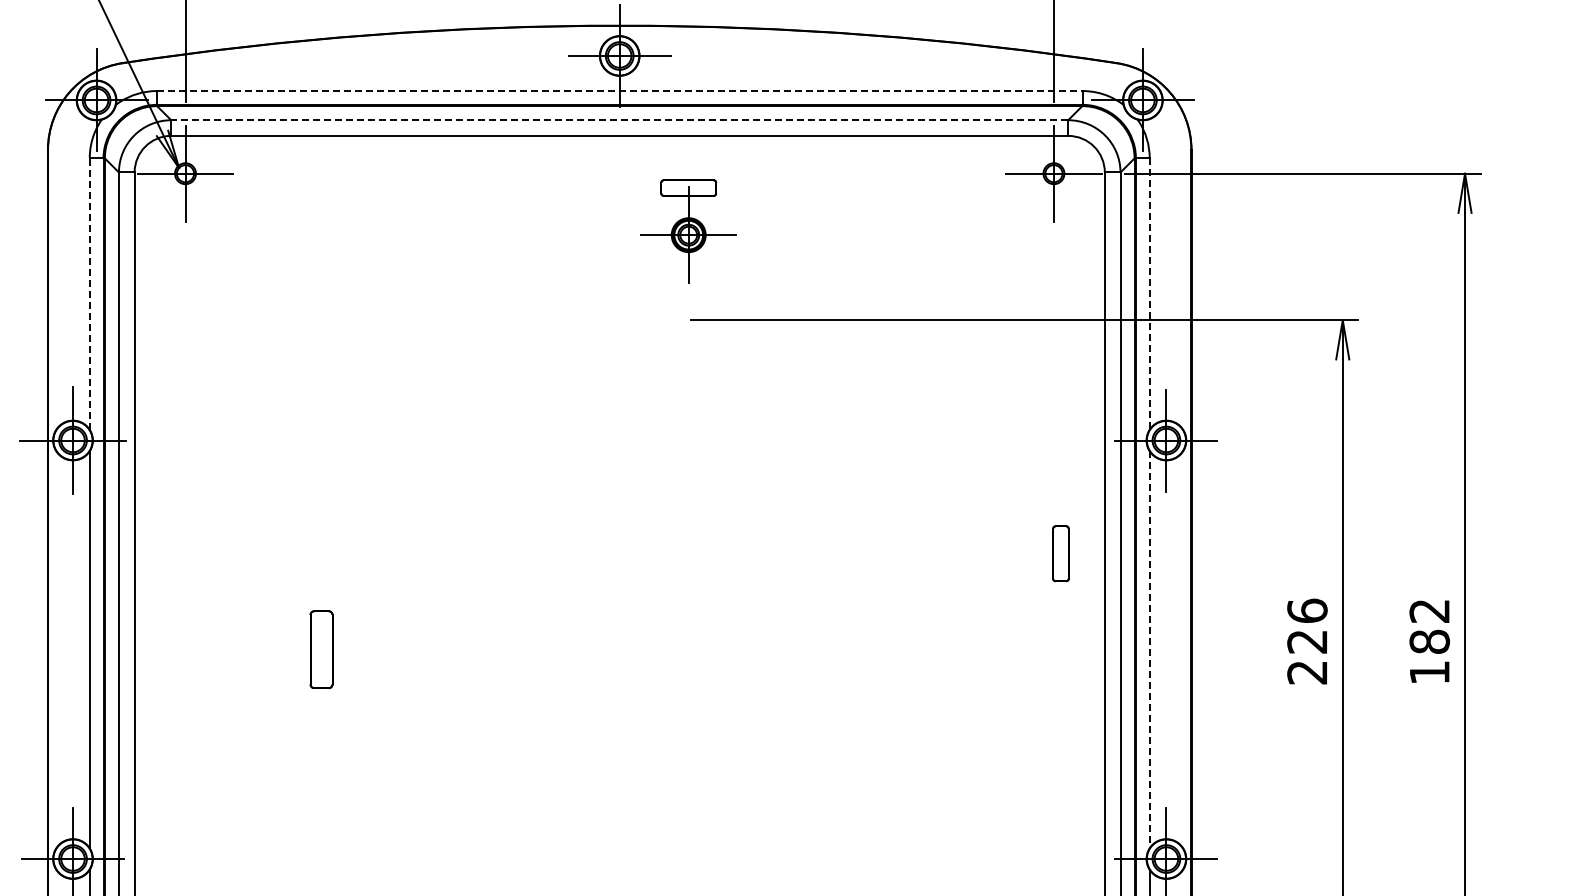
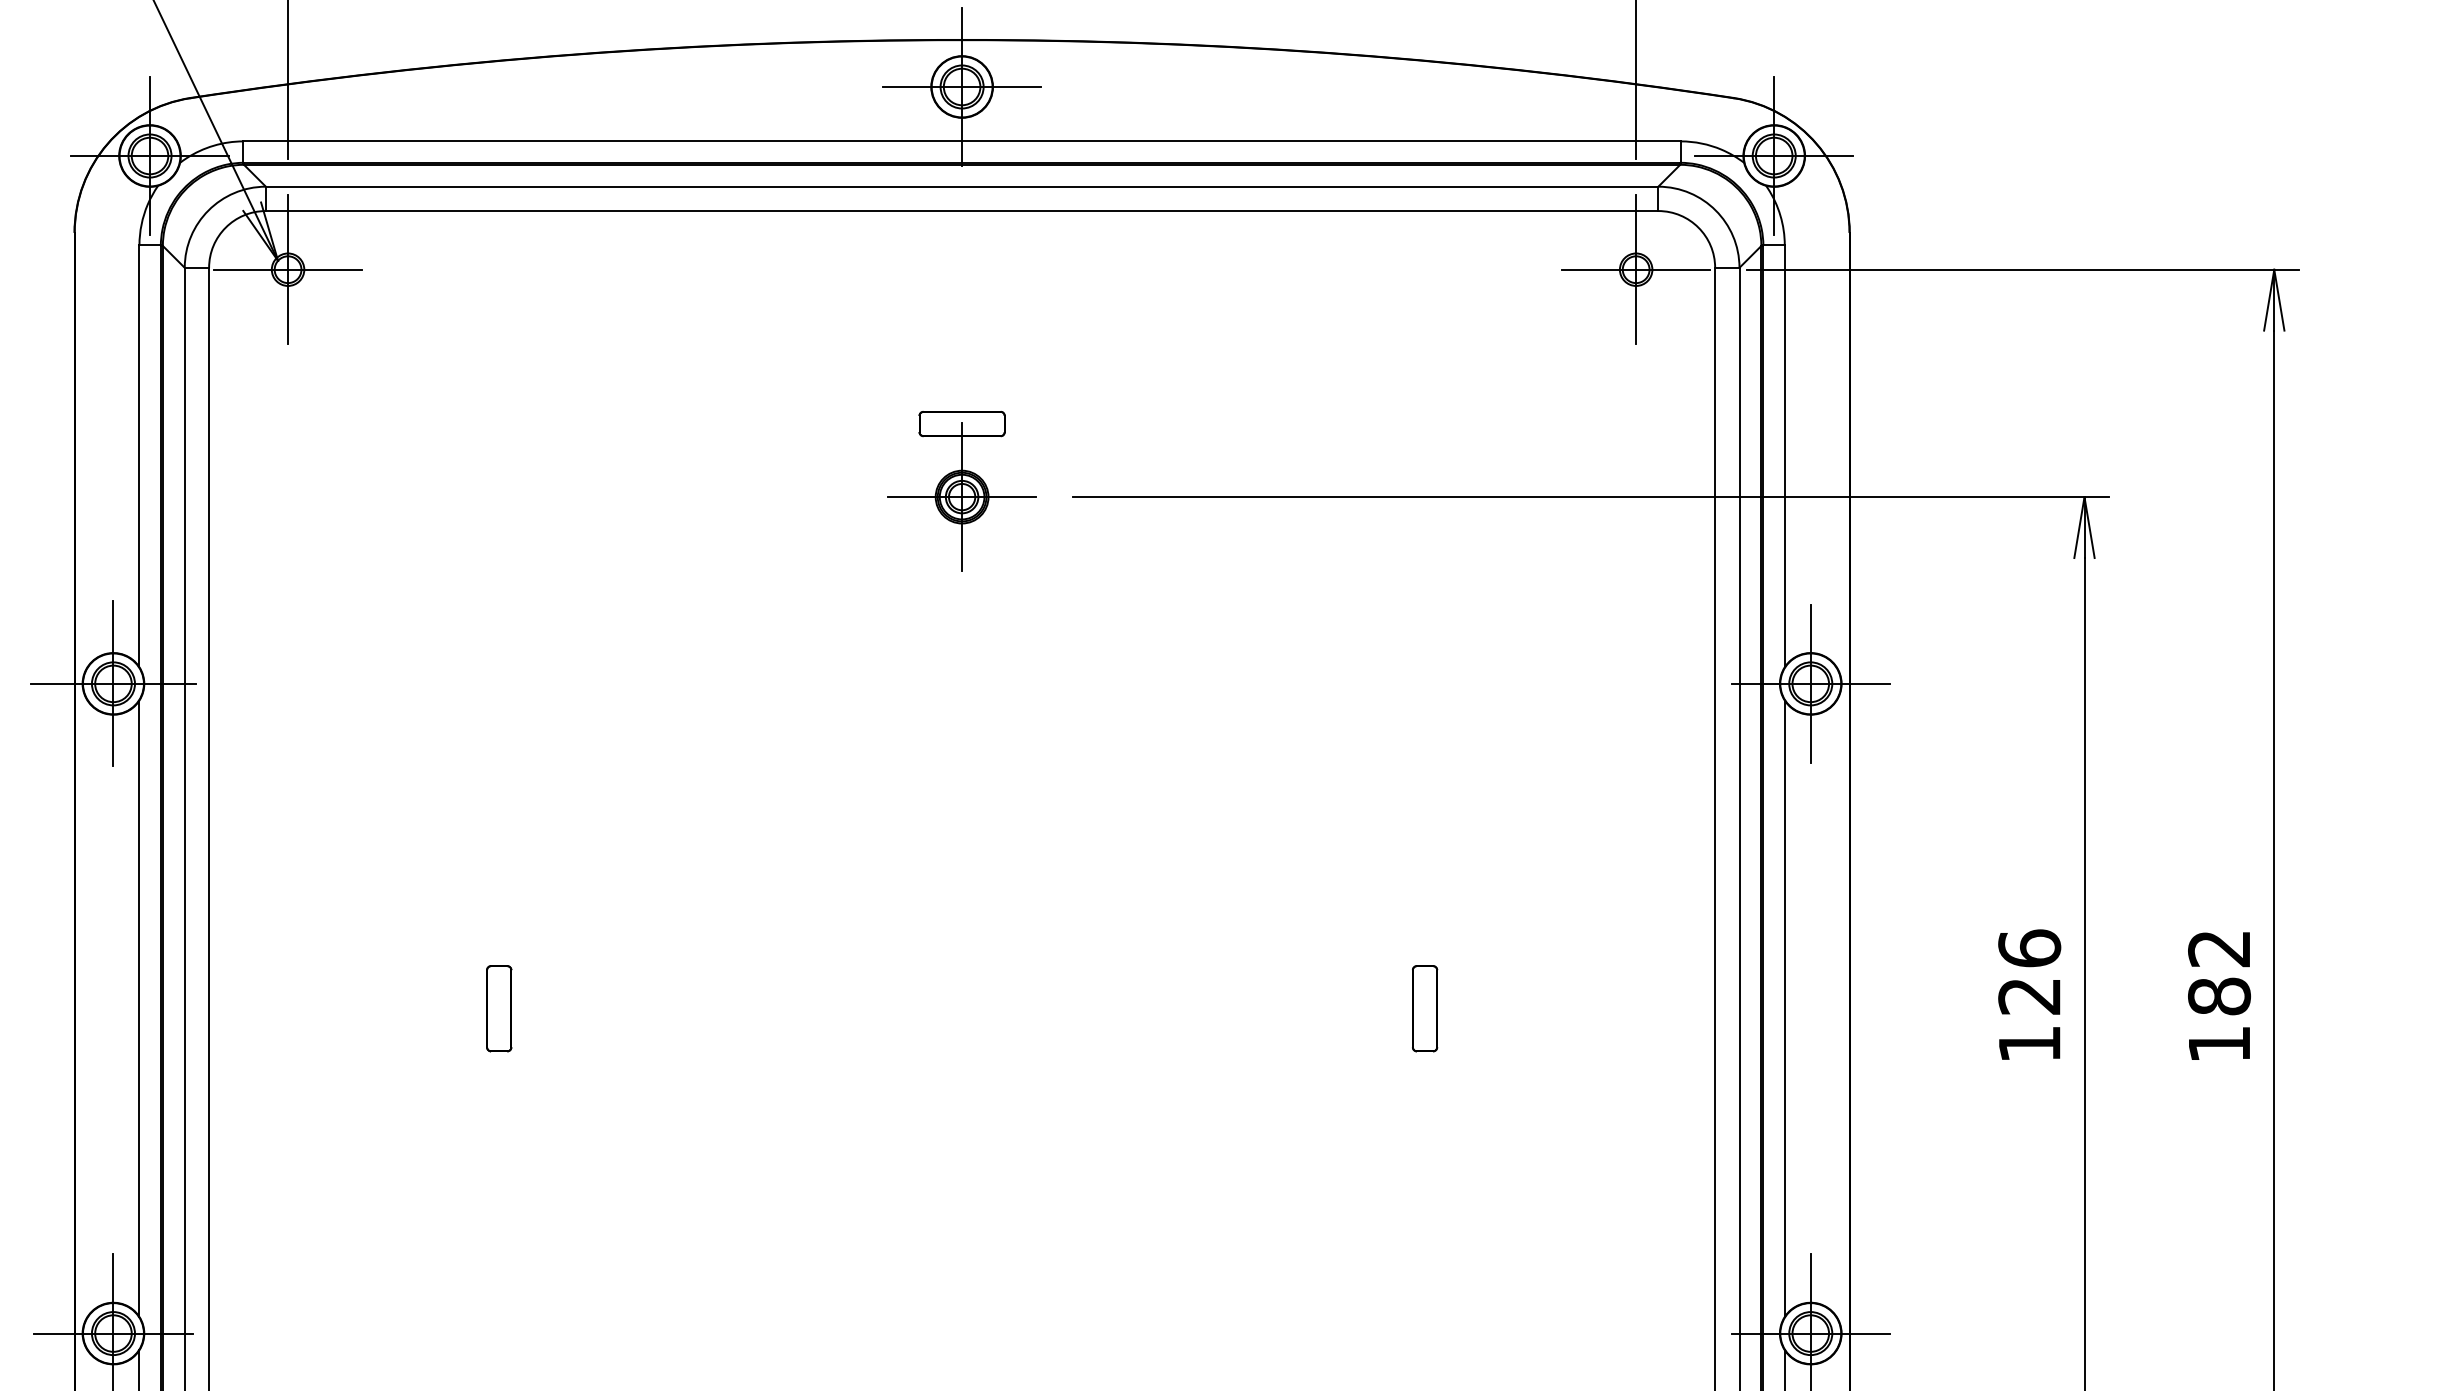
line: (620, 91) -> (963, 142), dashed -> solid
line: (619, 120) -> (961, 187), dashed -> solid
part: (688, 231) -> (961, 491), moved
line: (89, 293) -> (139, 455), dashed -> solid
line: (1149, 293) -> (1784, 455), dashed -> solid
part: (1060, 553) -> (1424, 1008), moved
part: (321, 649) -> (499, 1008), size x0.71
line: (1149, 649) -> (1784, 1008), dashed -> solid
text: (1306, 672) -> (2028, 1043), 226 -> 126

